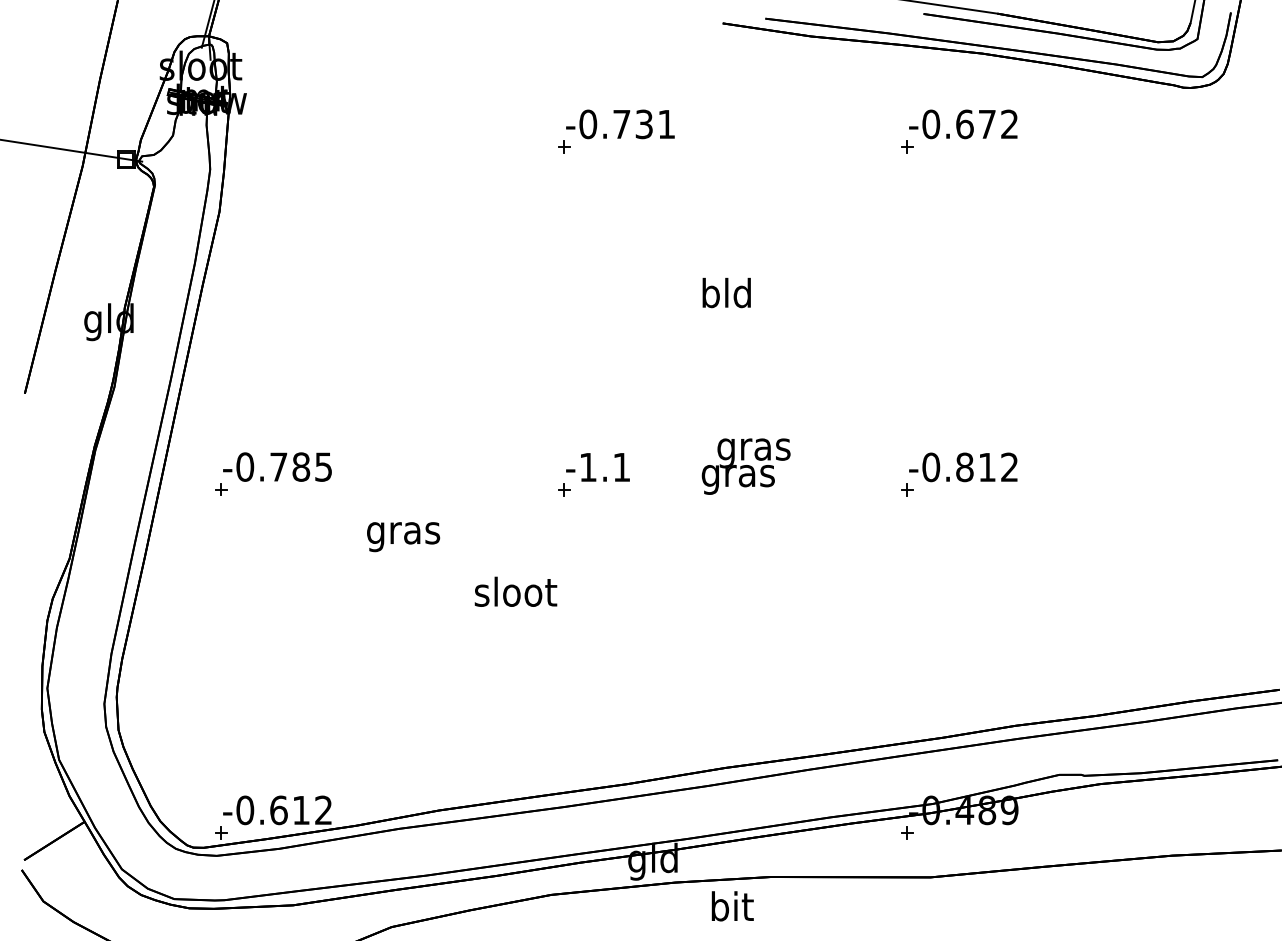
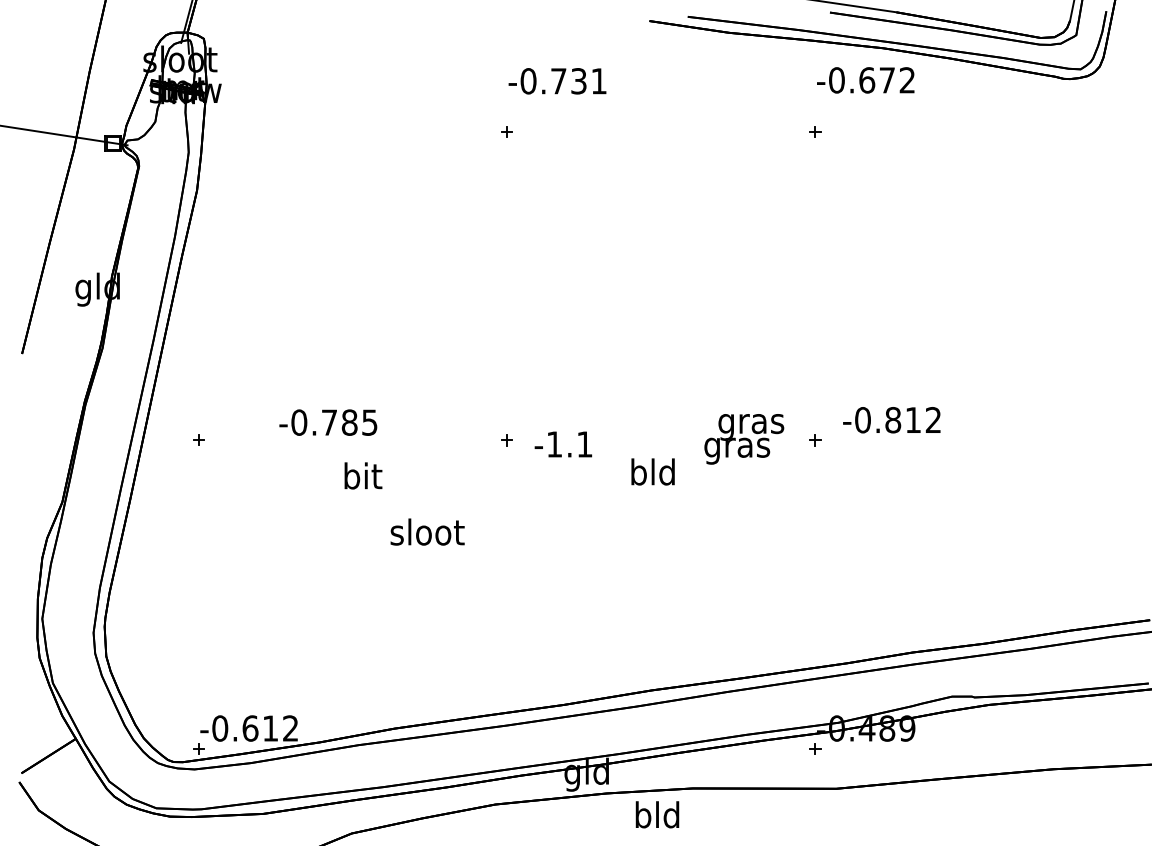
text: (620, 124) -> (557, 81), moved
text: (963, 124) -> (865, 80), moved
text: (726, 292) -> (652, 471), moved
text: (277, 466) -> (328, 422), moved
text: (745, 466) -> (743, 439), moved
text: (597, 467) -> (562, 444), moved
text: (963, 467) -> (891, 420), moved
text: (403, 533) -> (362, 479), gras -> bit
text: (515, 591) -> (427, 531), moved
text: (731, 906) -> (657, 814), bit -> bld

